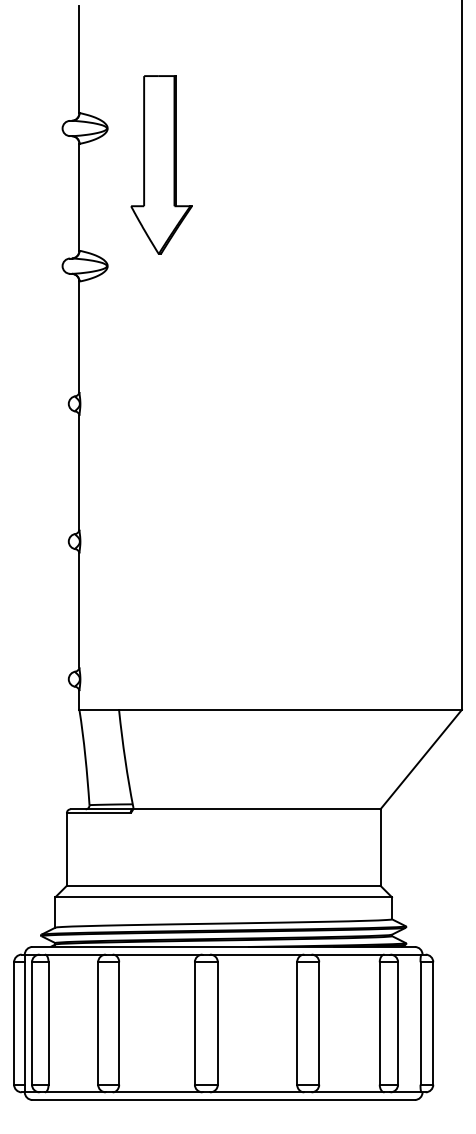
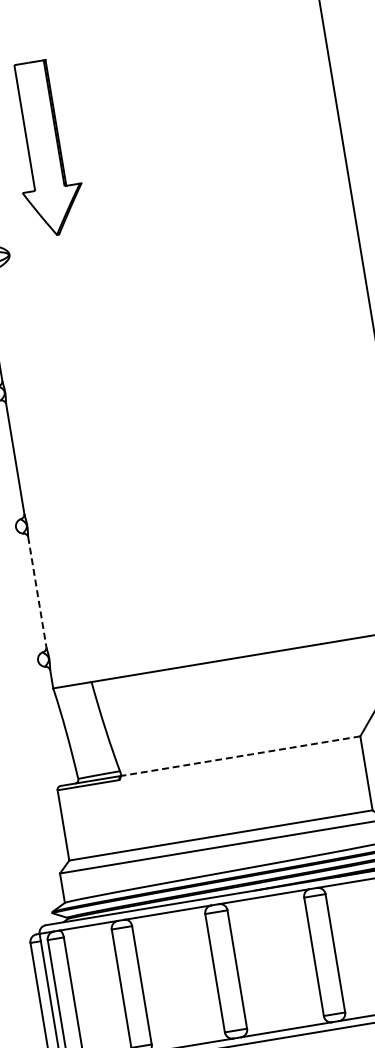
line: (79, 610) -> (37, 592), solid -> dashed
line: (256, 809) -> (240, 756), solid -> dashed

